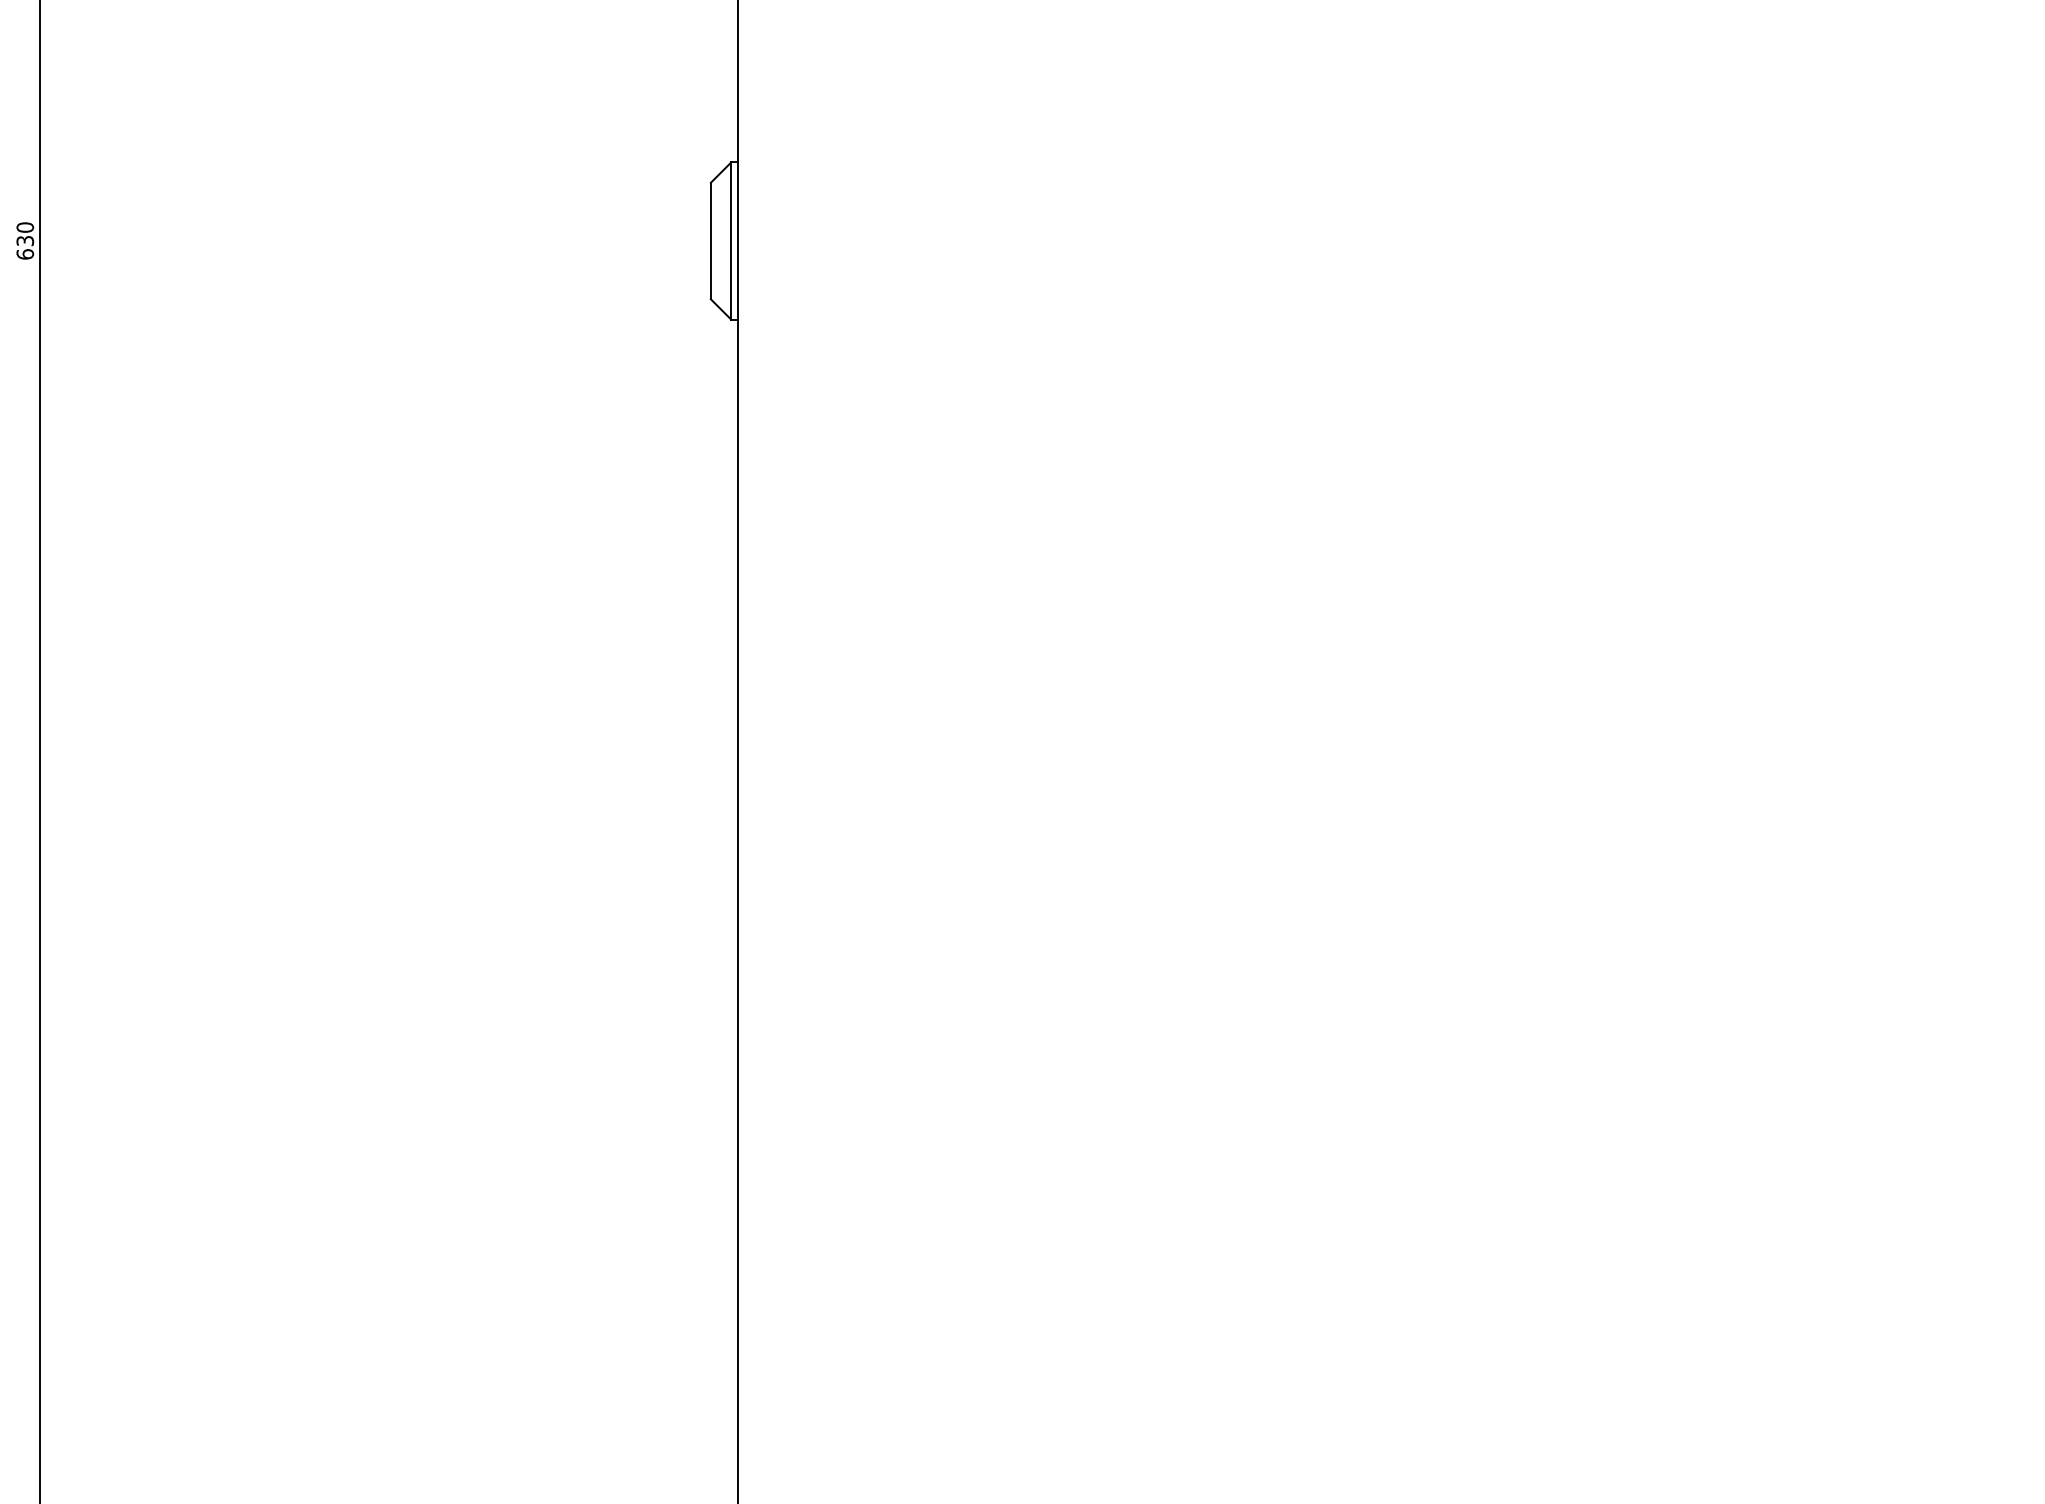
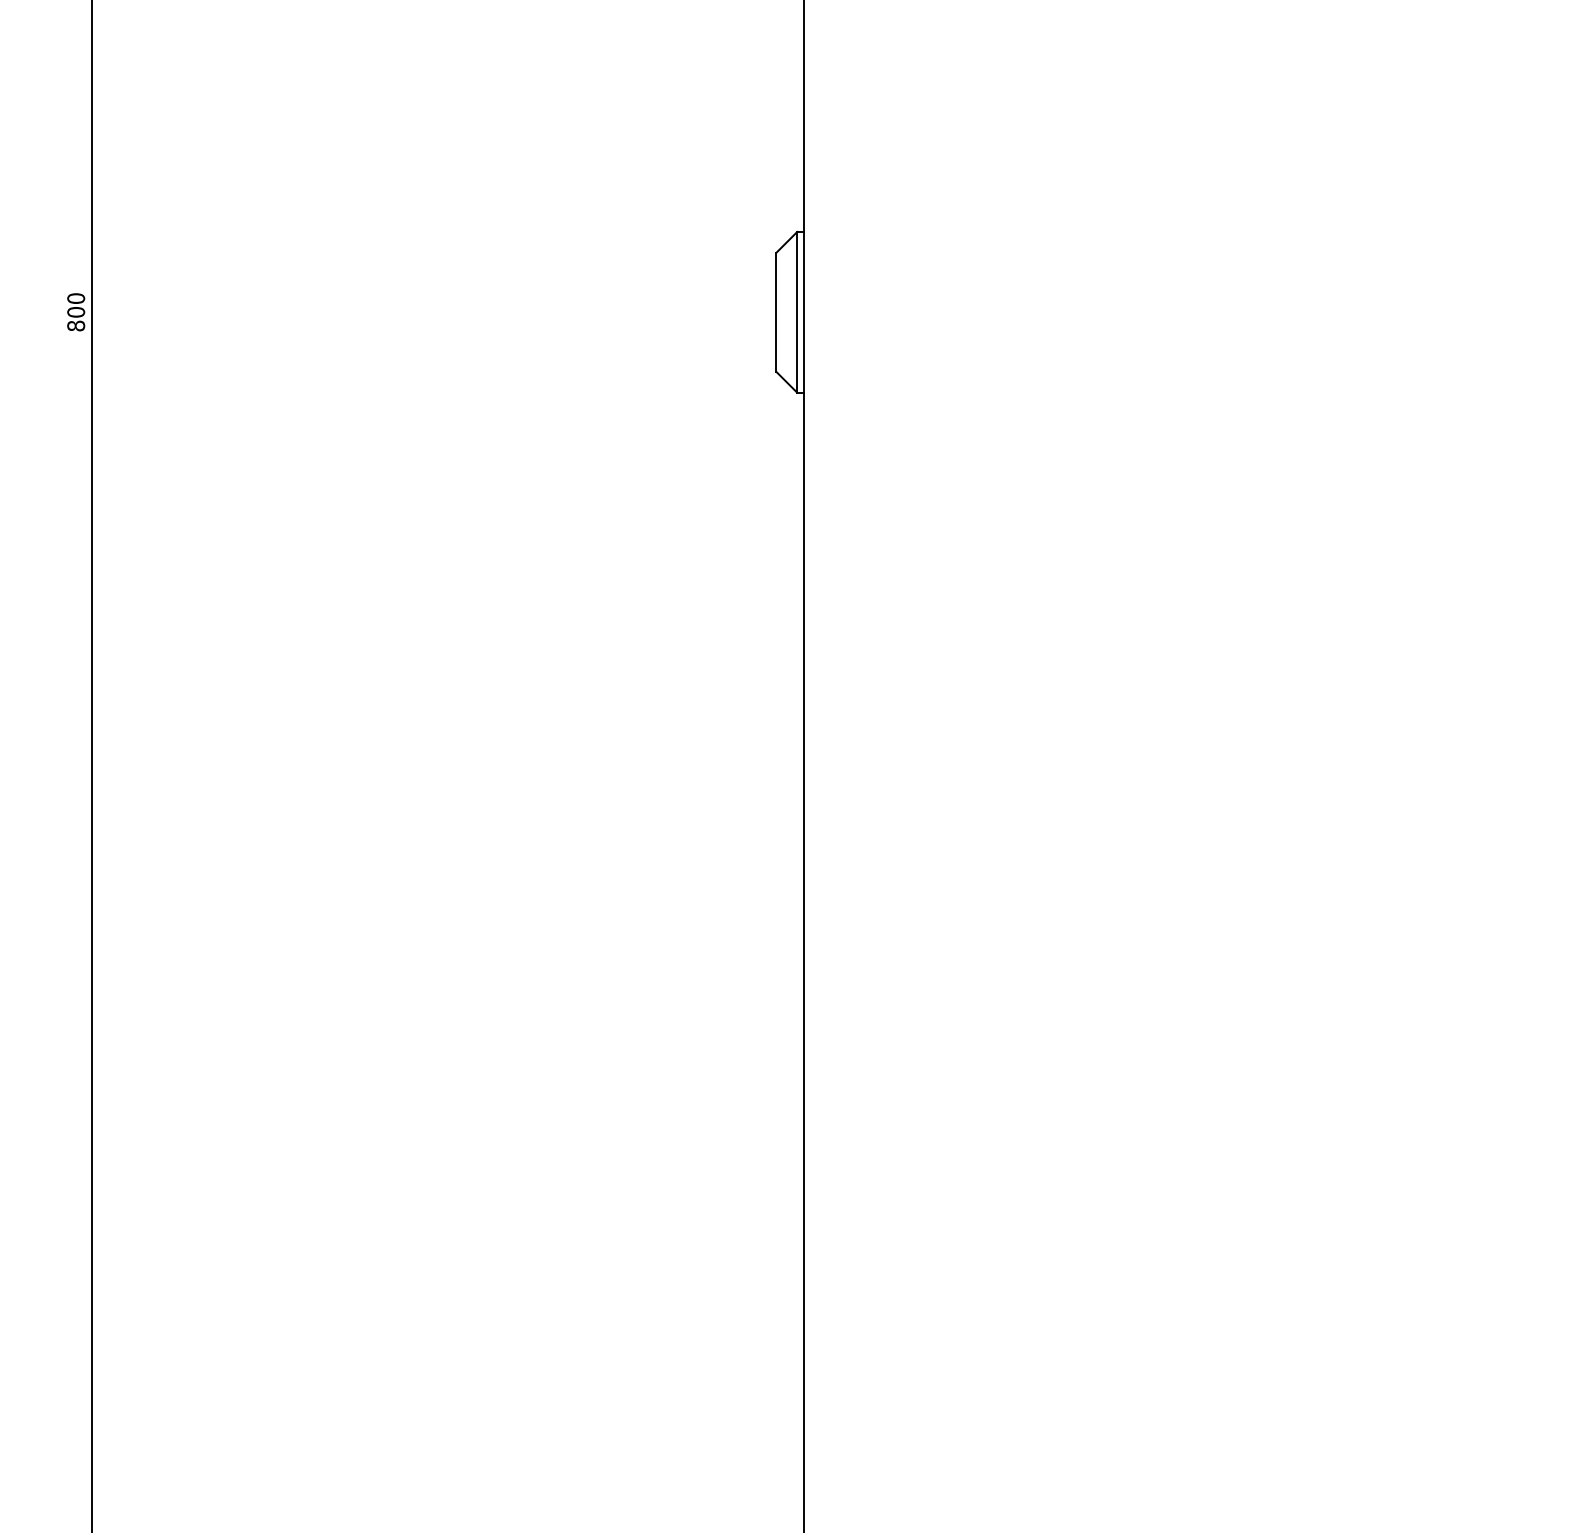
text: (25, 247) -> (76, 318), 630 -> 800

